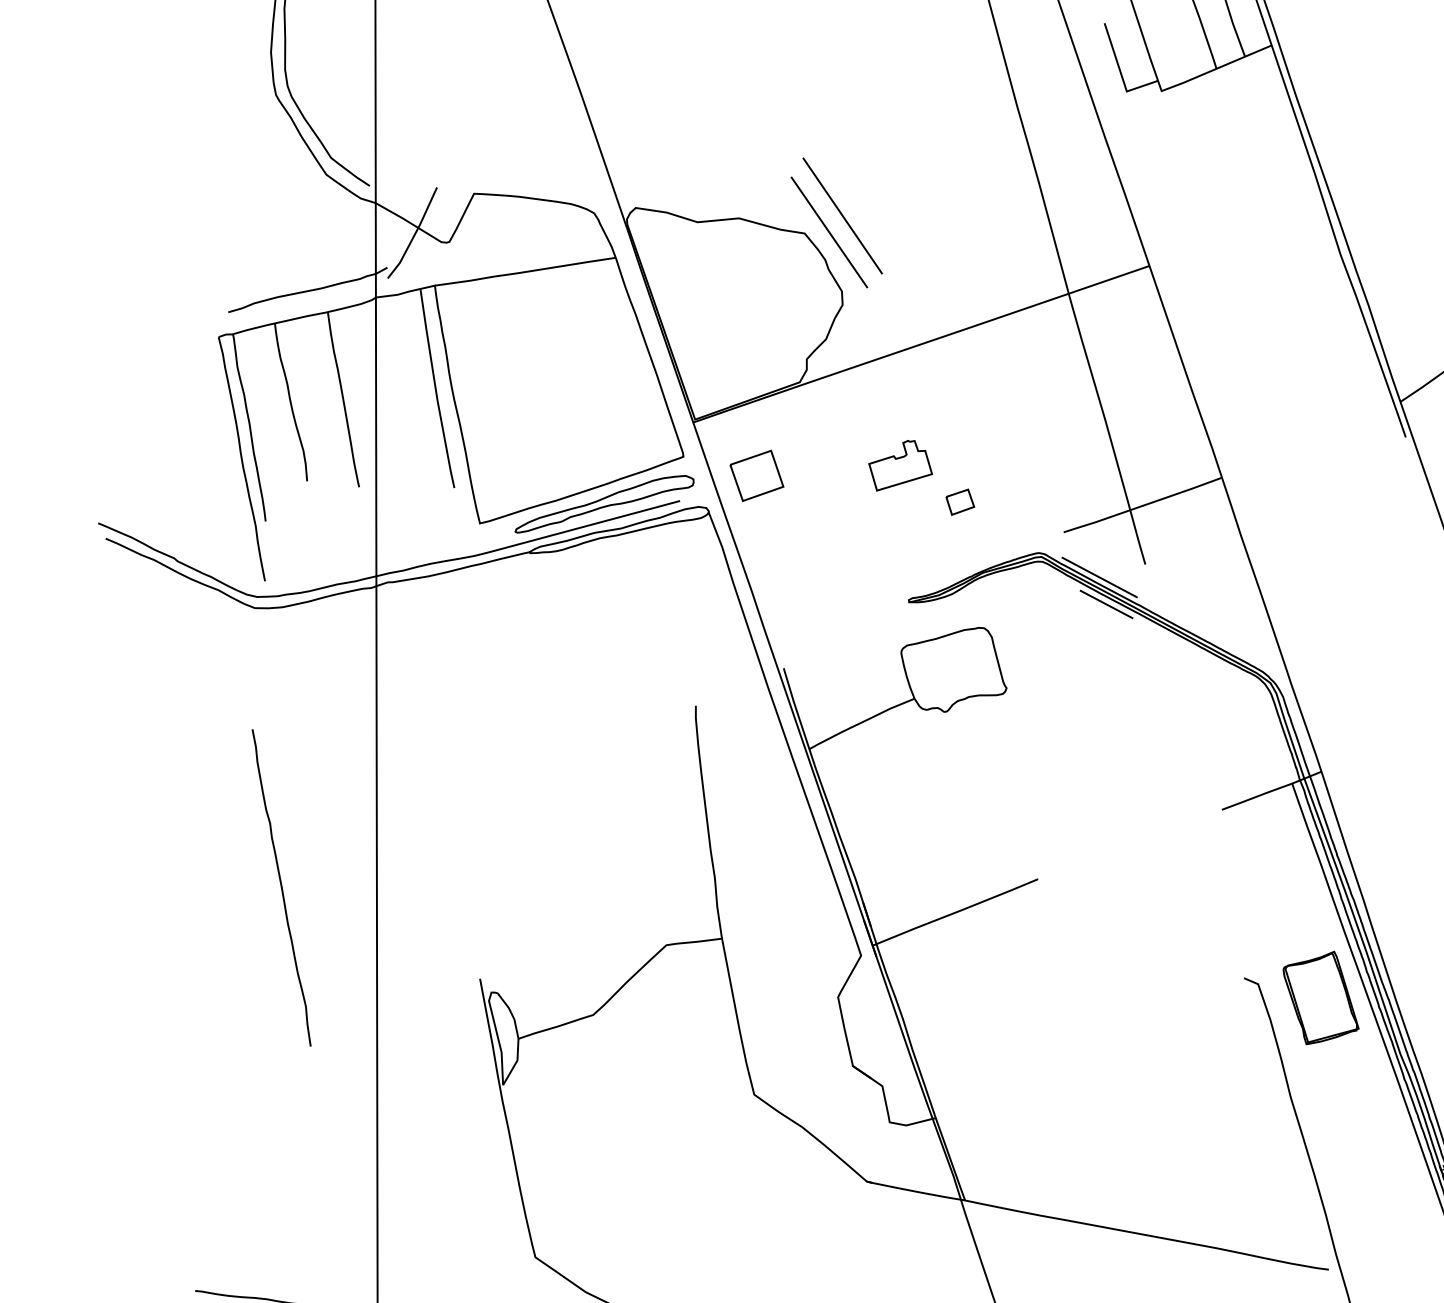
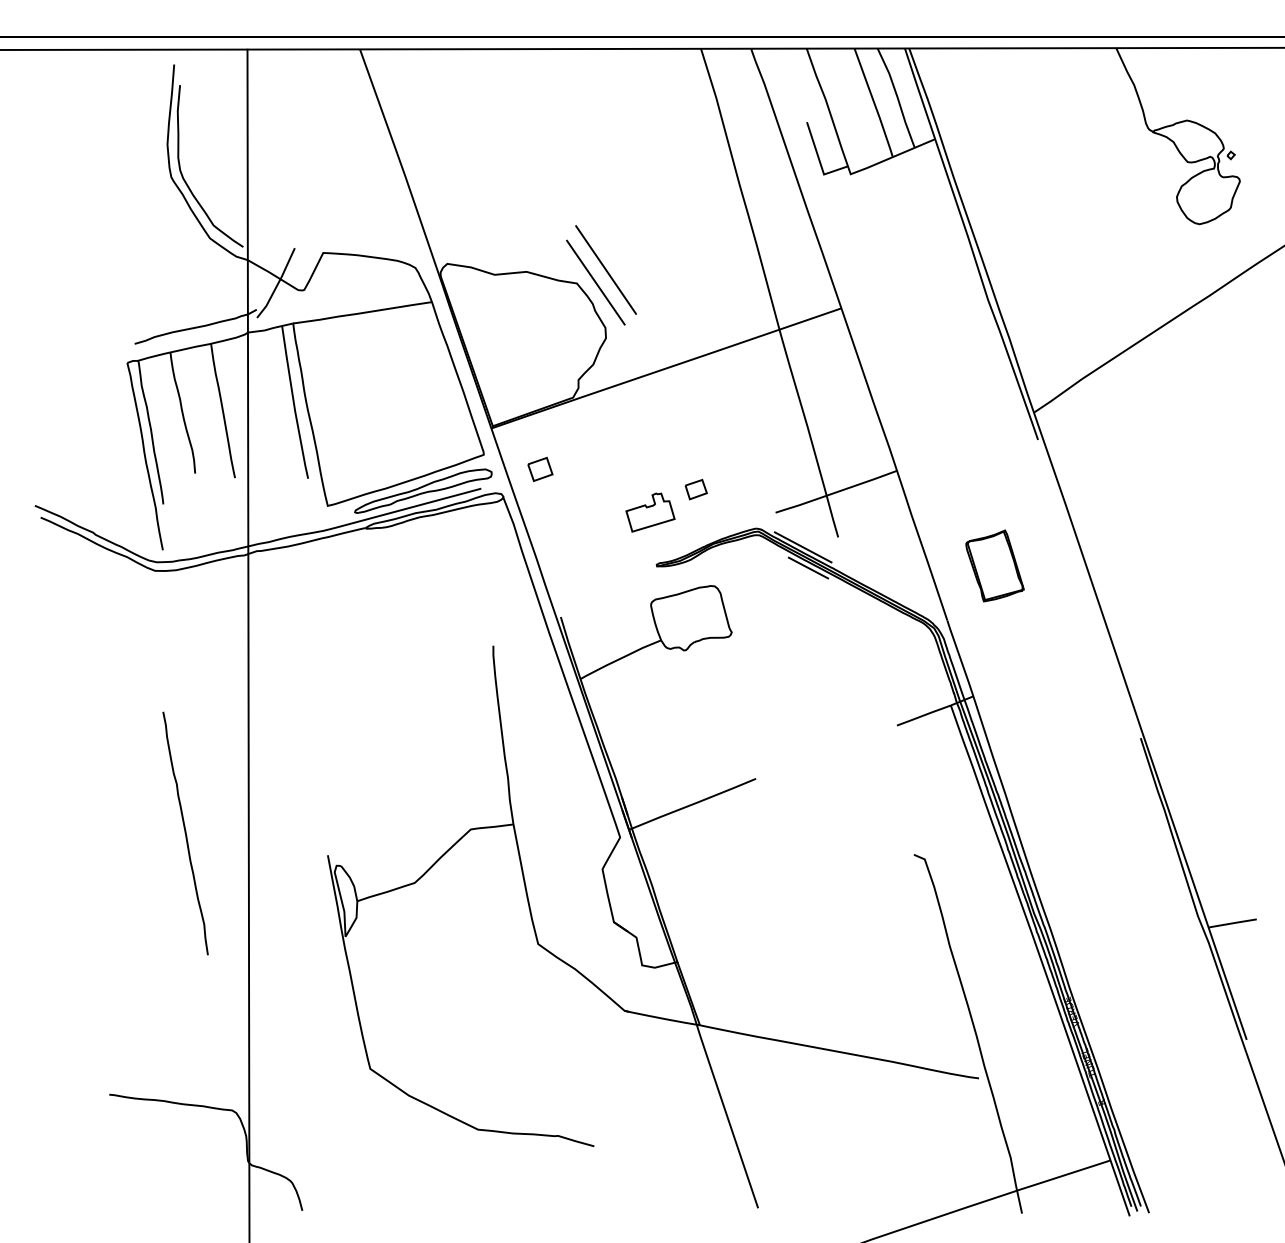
part: (900, 465) -> (650, 512), moved
part: (757, 475) -> (540, 469), size x0.6
curve: (281, 887) -> (185, 833), moved
part: (1320, 997) -> (994, 565), moved

